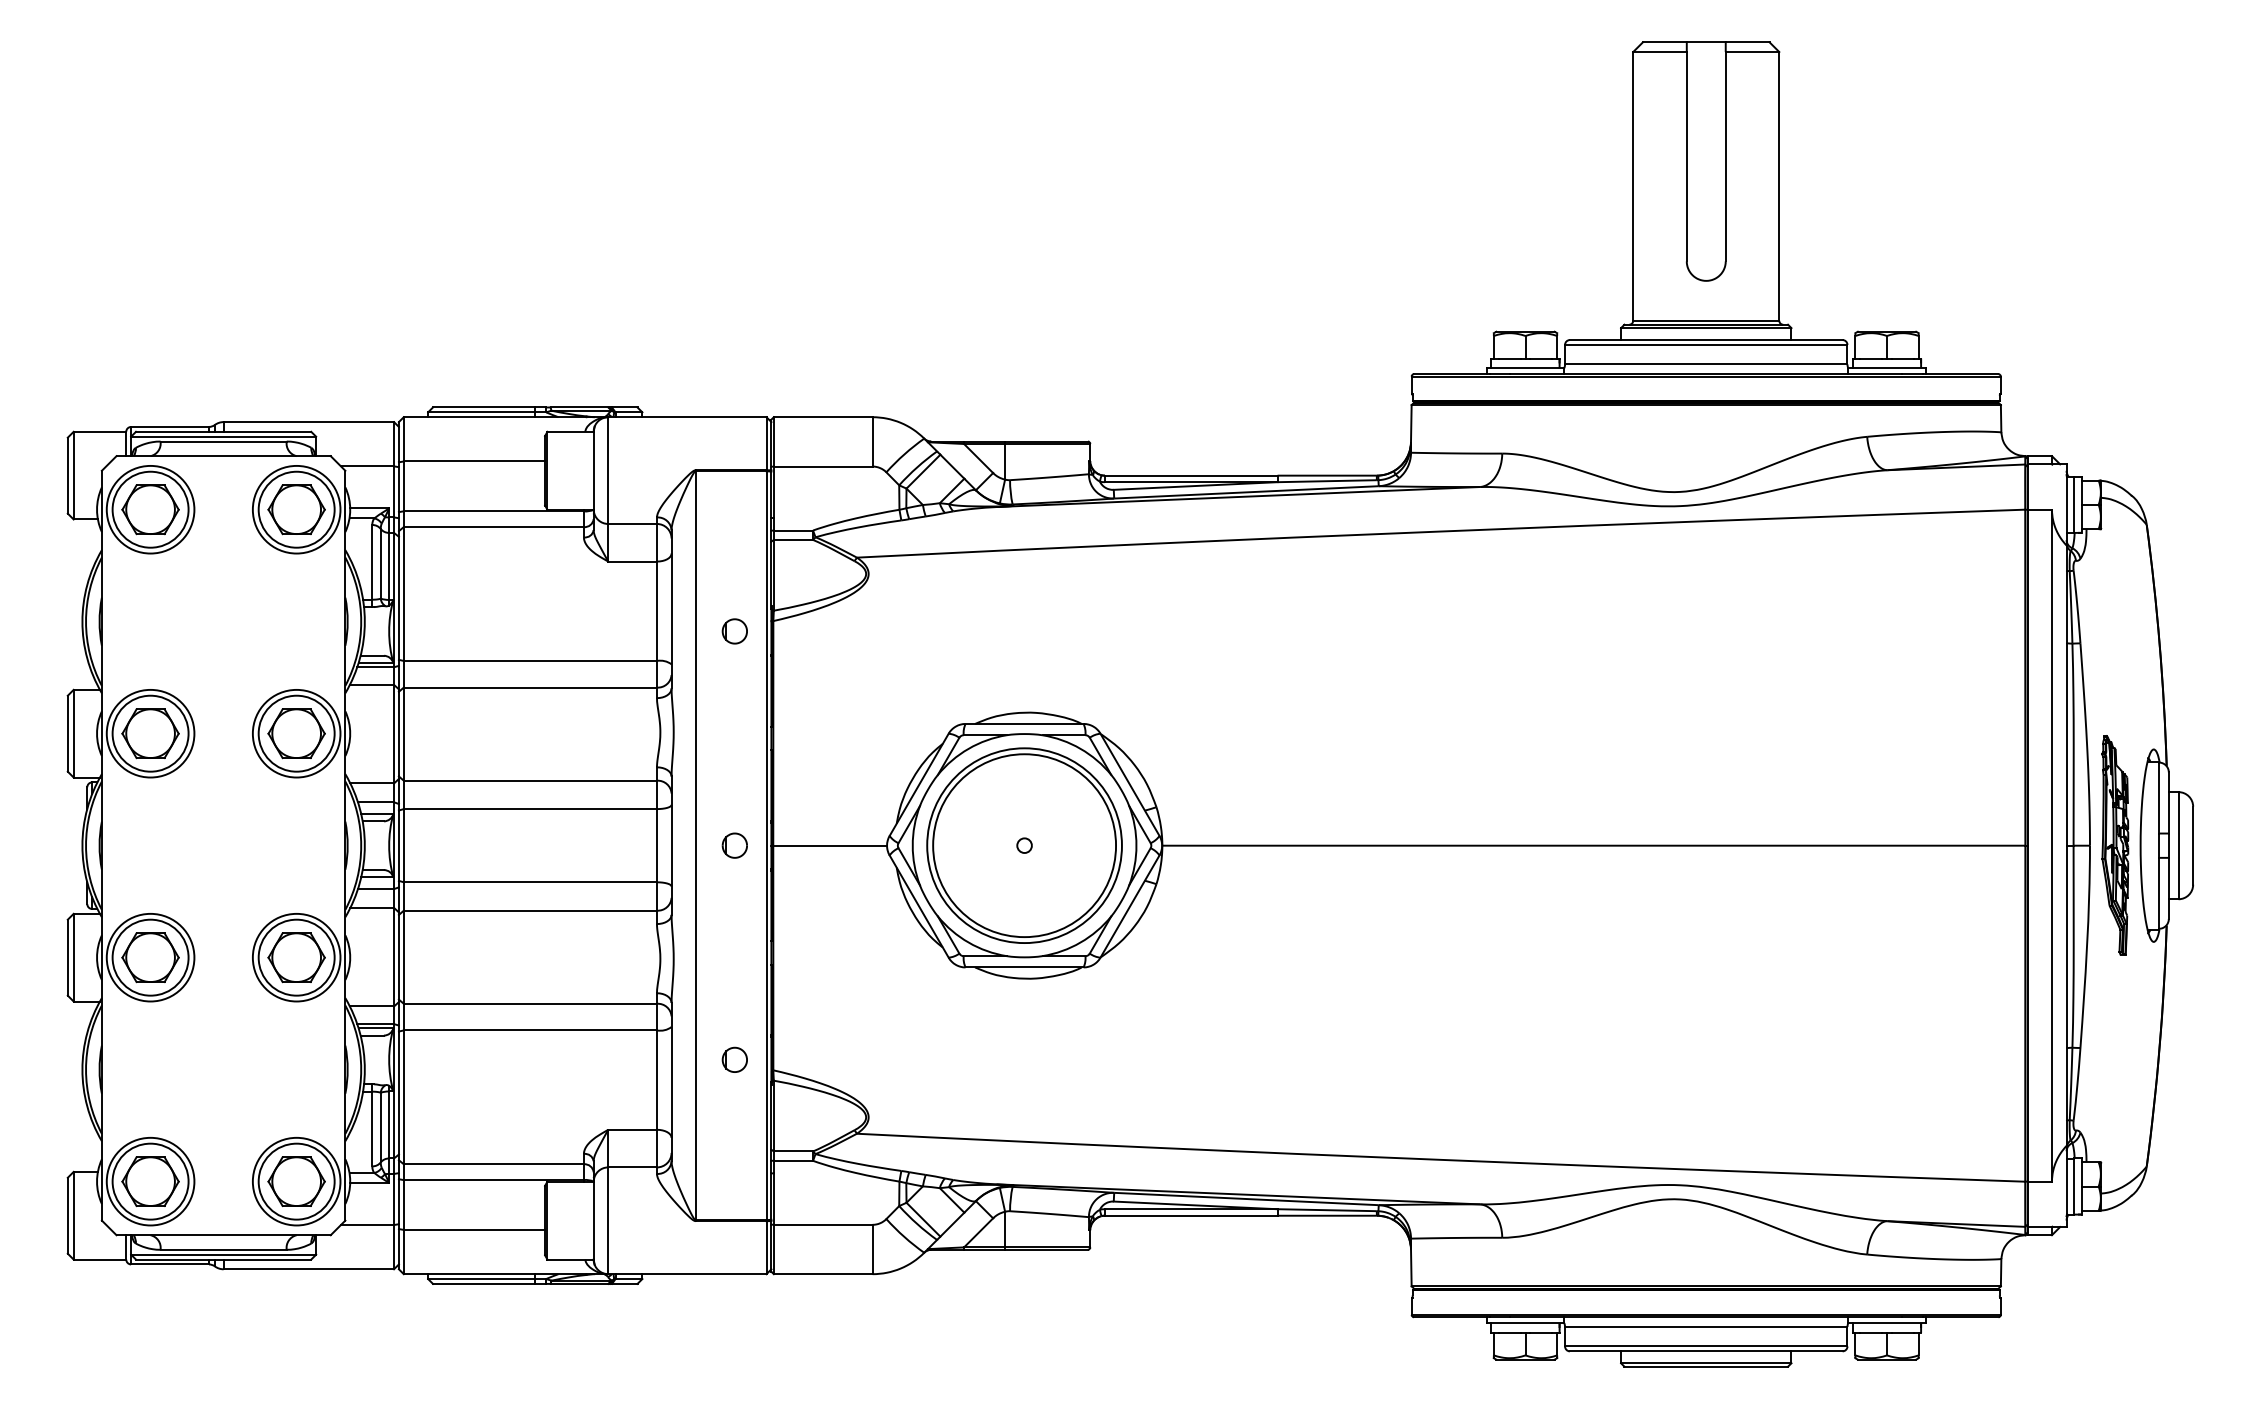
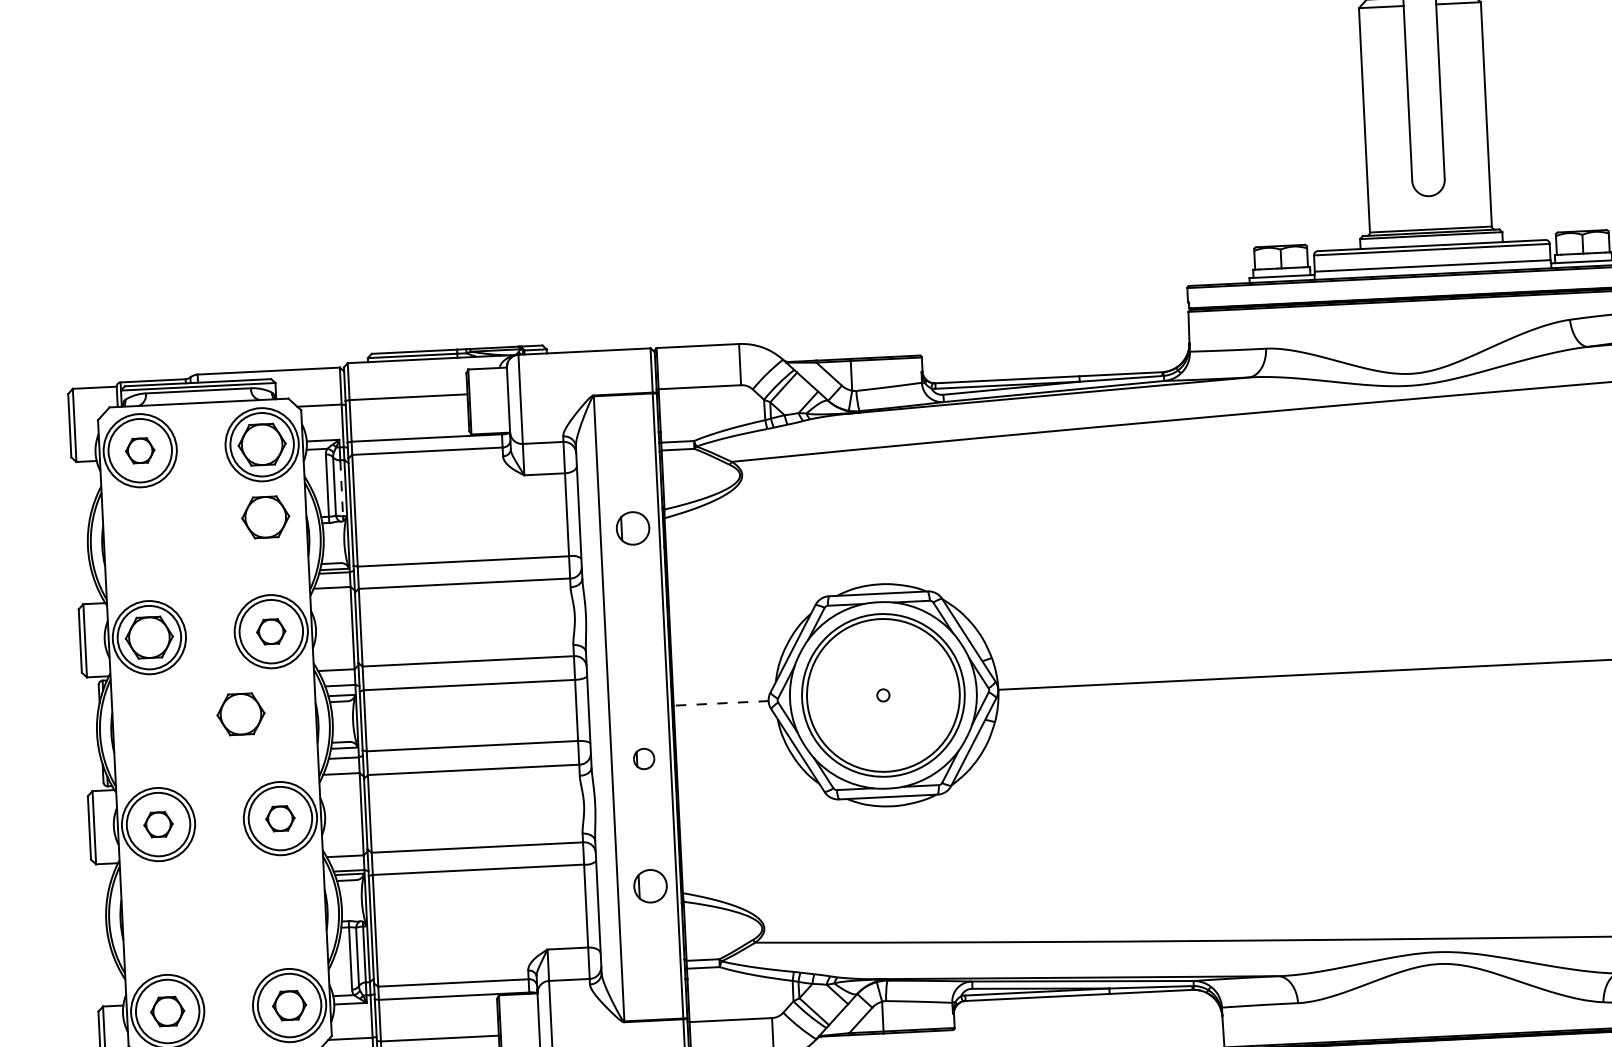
part: (150, 509) -> (140, 450), size x0.6
line: (389, 566) -> (341, 488), solid -> dashed
part: (296, 596) -> (265, 517), added
part: (734, 631) -> (632, 528), size x1.6
part: (296, 733) -> (271, 631), size x0.6
part: (255, 830) -> (240, 714), added
part: (734, 845) -> (643, 758), moved
line: (829, 845) -> (720, 703), solid -> dashed
part: (150, 957) -> (158, 824), size x0.6
part: (296, 957) -> (280, 818), size x0.6
part: (734, 1059) -> (650, 885), size x1.6
part: (150, 1181) -> (167, 1011), size x0.7
part: (296, 1181) -> (289, 1005), size x0.7

